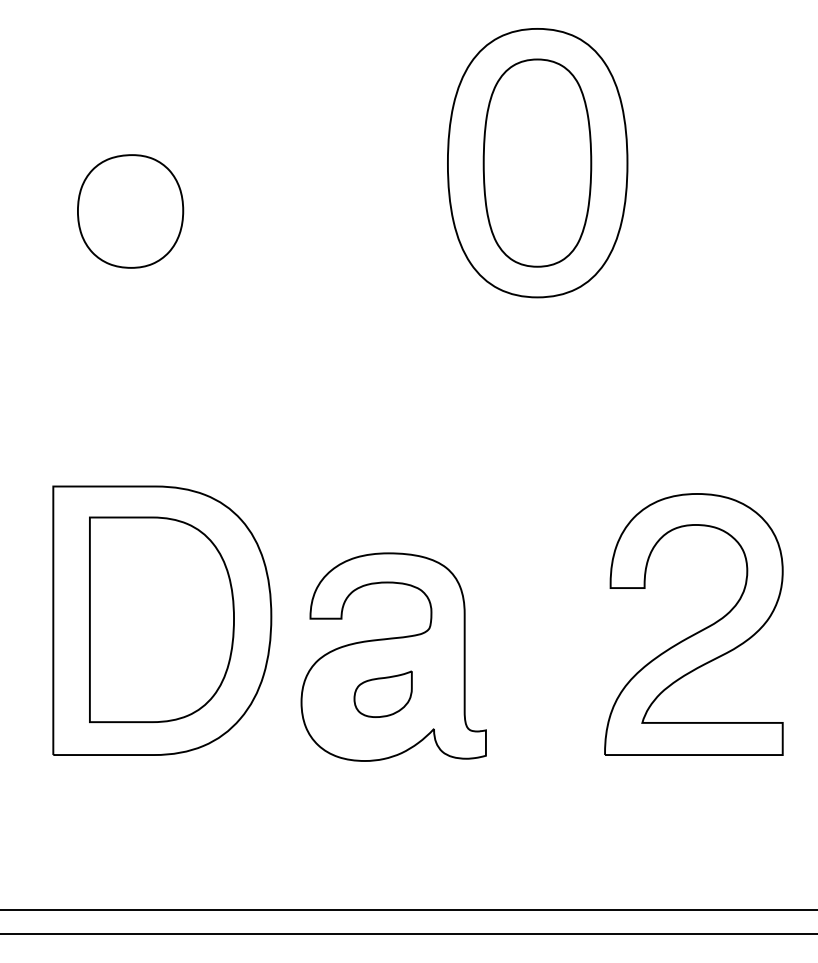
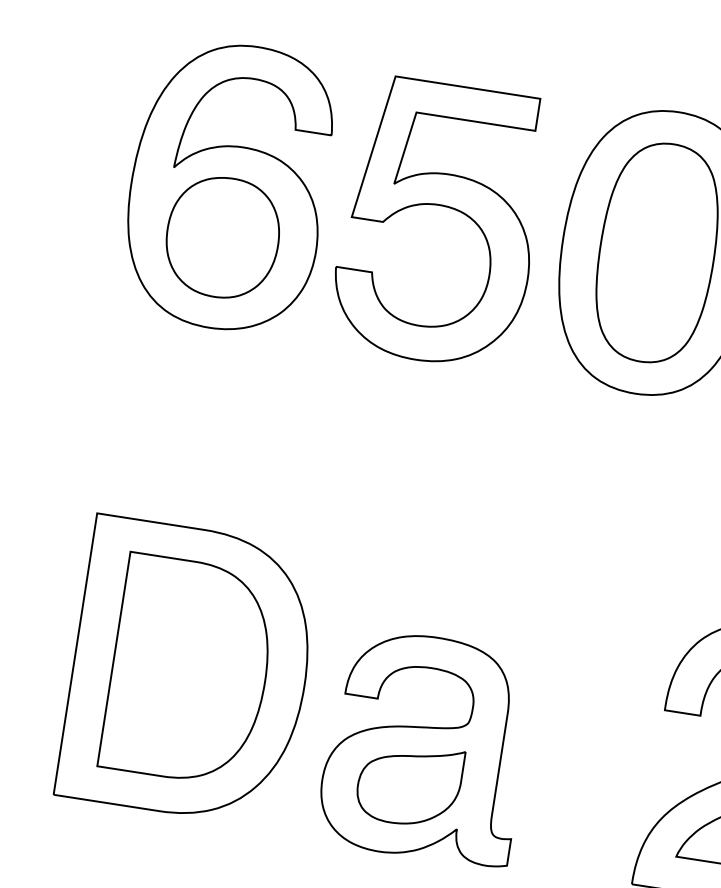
part: (333, 151) -> (445, 207), added
part: (128, 163) -> (228, 186), added
part: (382, 694) -> (408, 784), size x1.67

